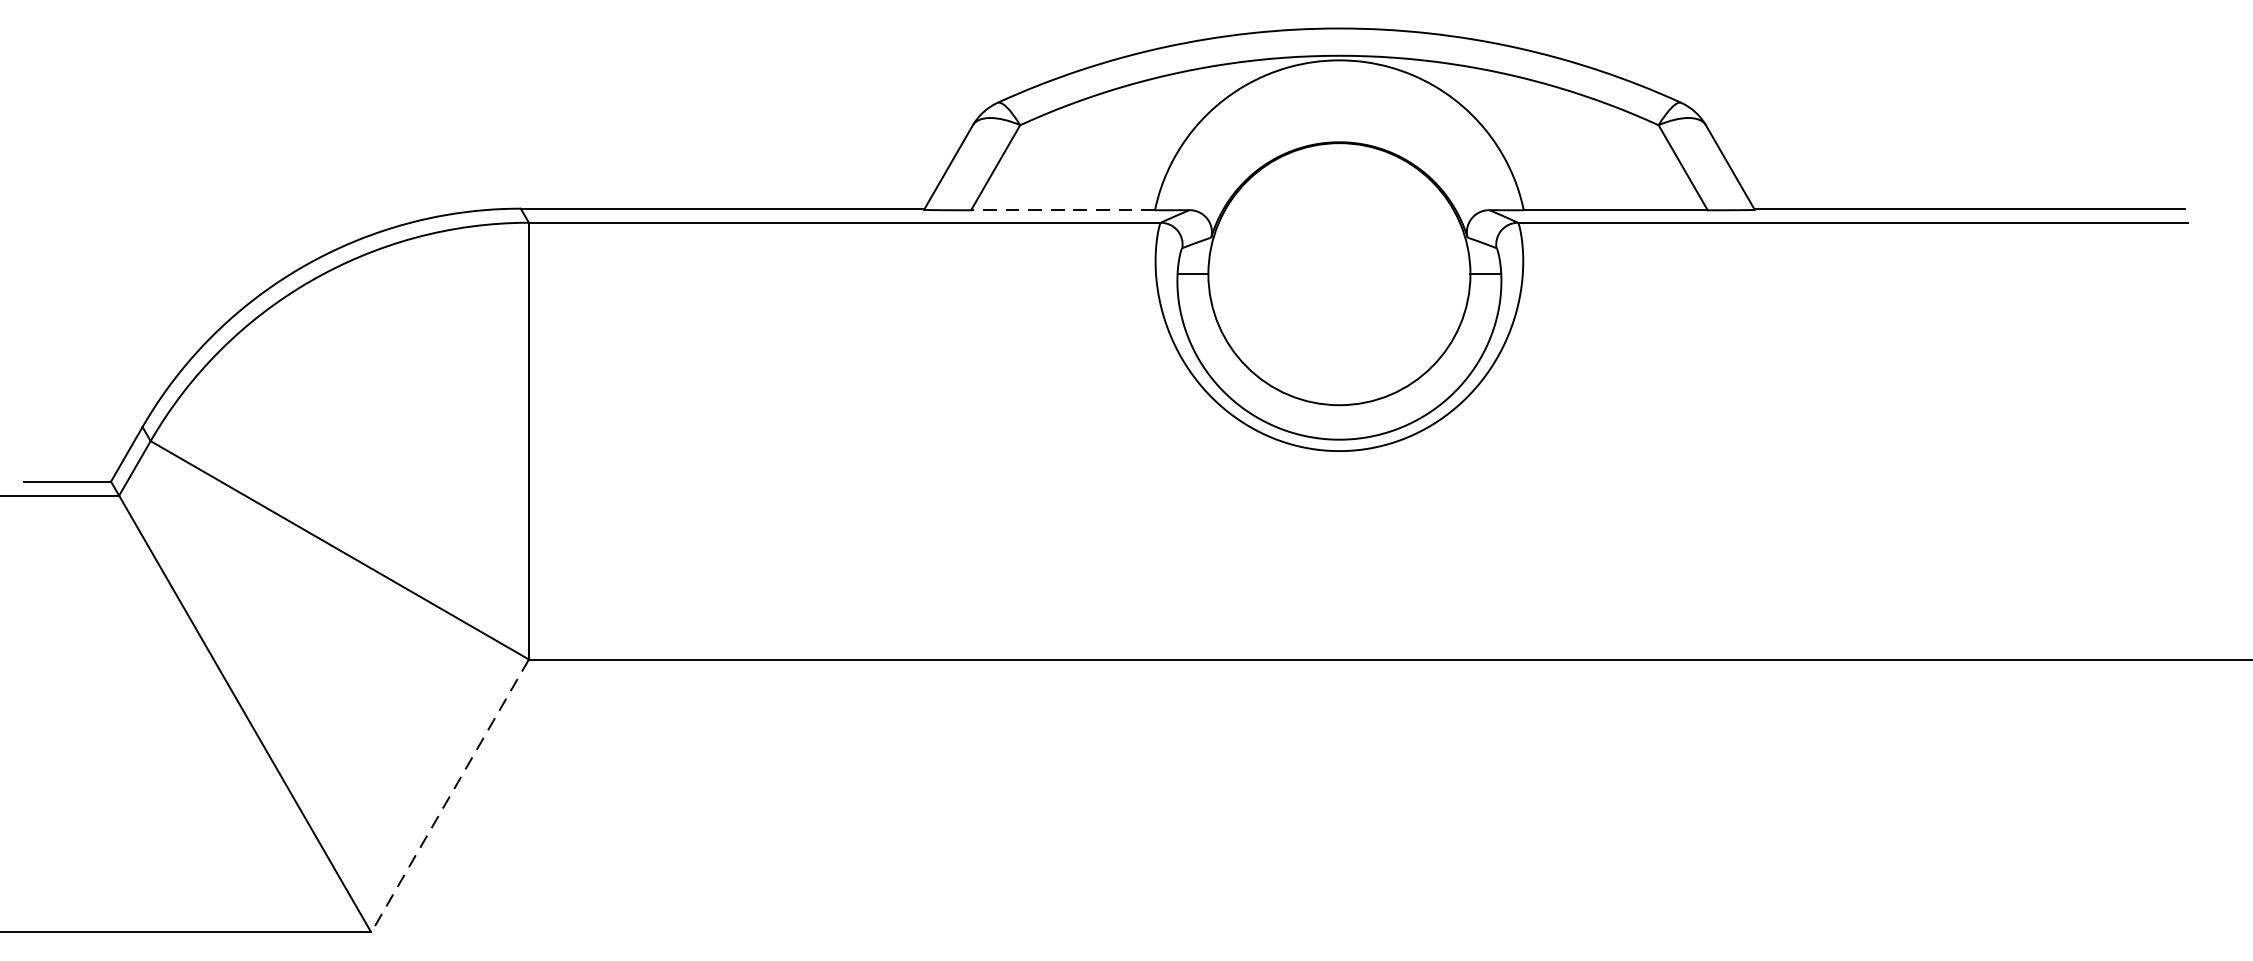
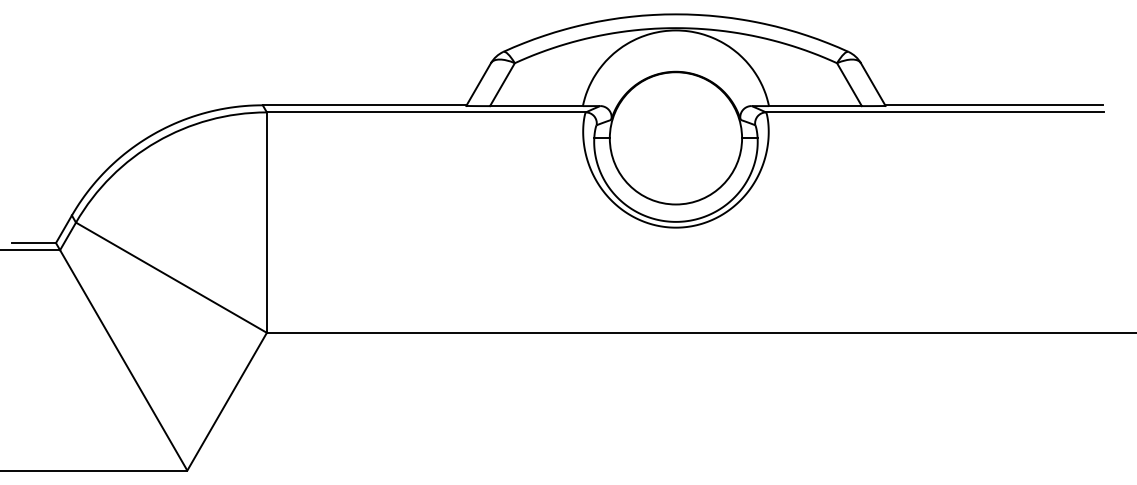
line: (1061, 211) -> (535, 106), dashed -> solid
line: (450, 795) -> (227, 401), dashed -> solid

